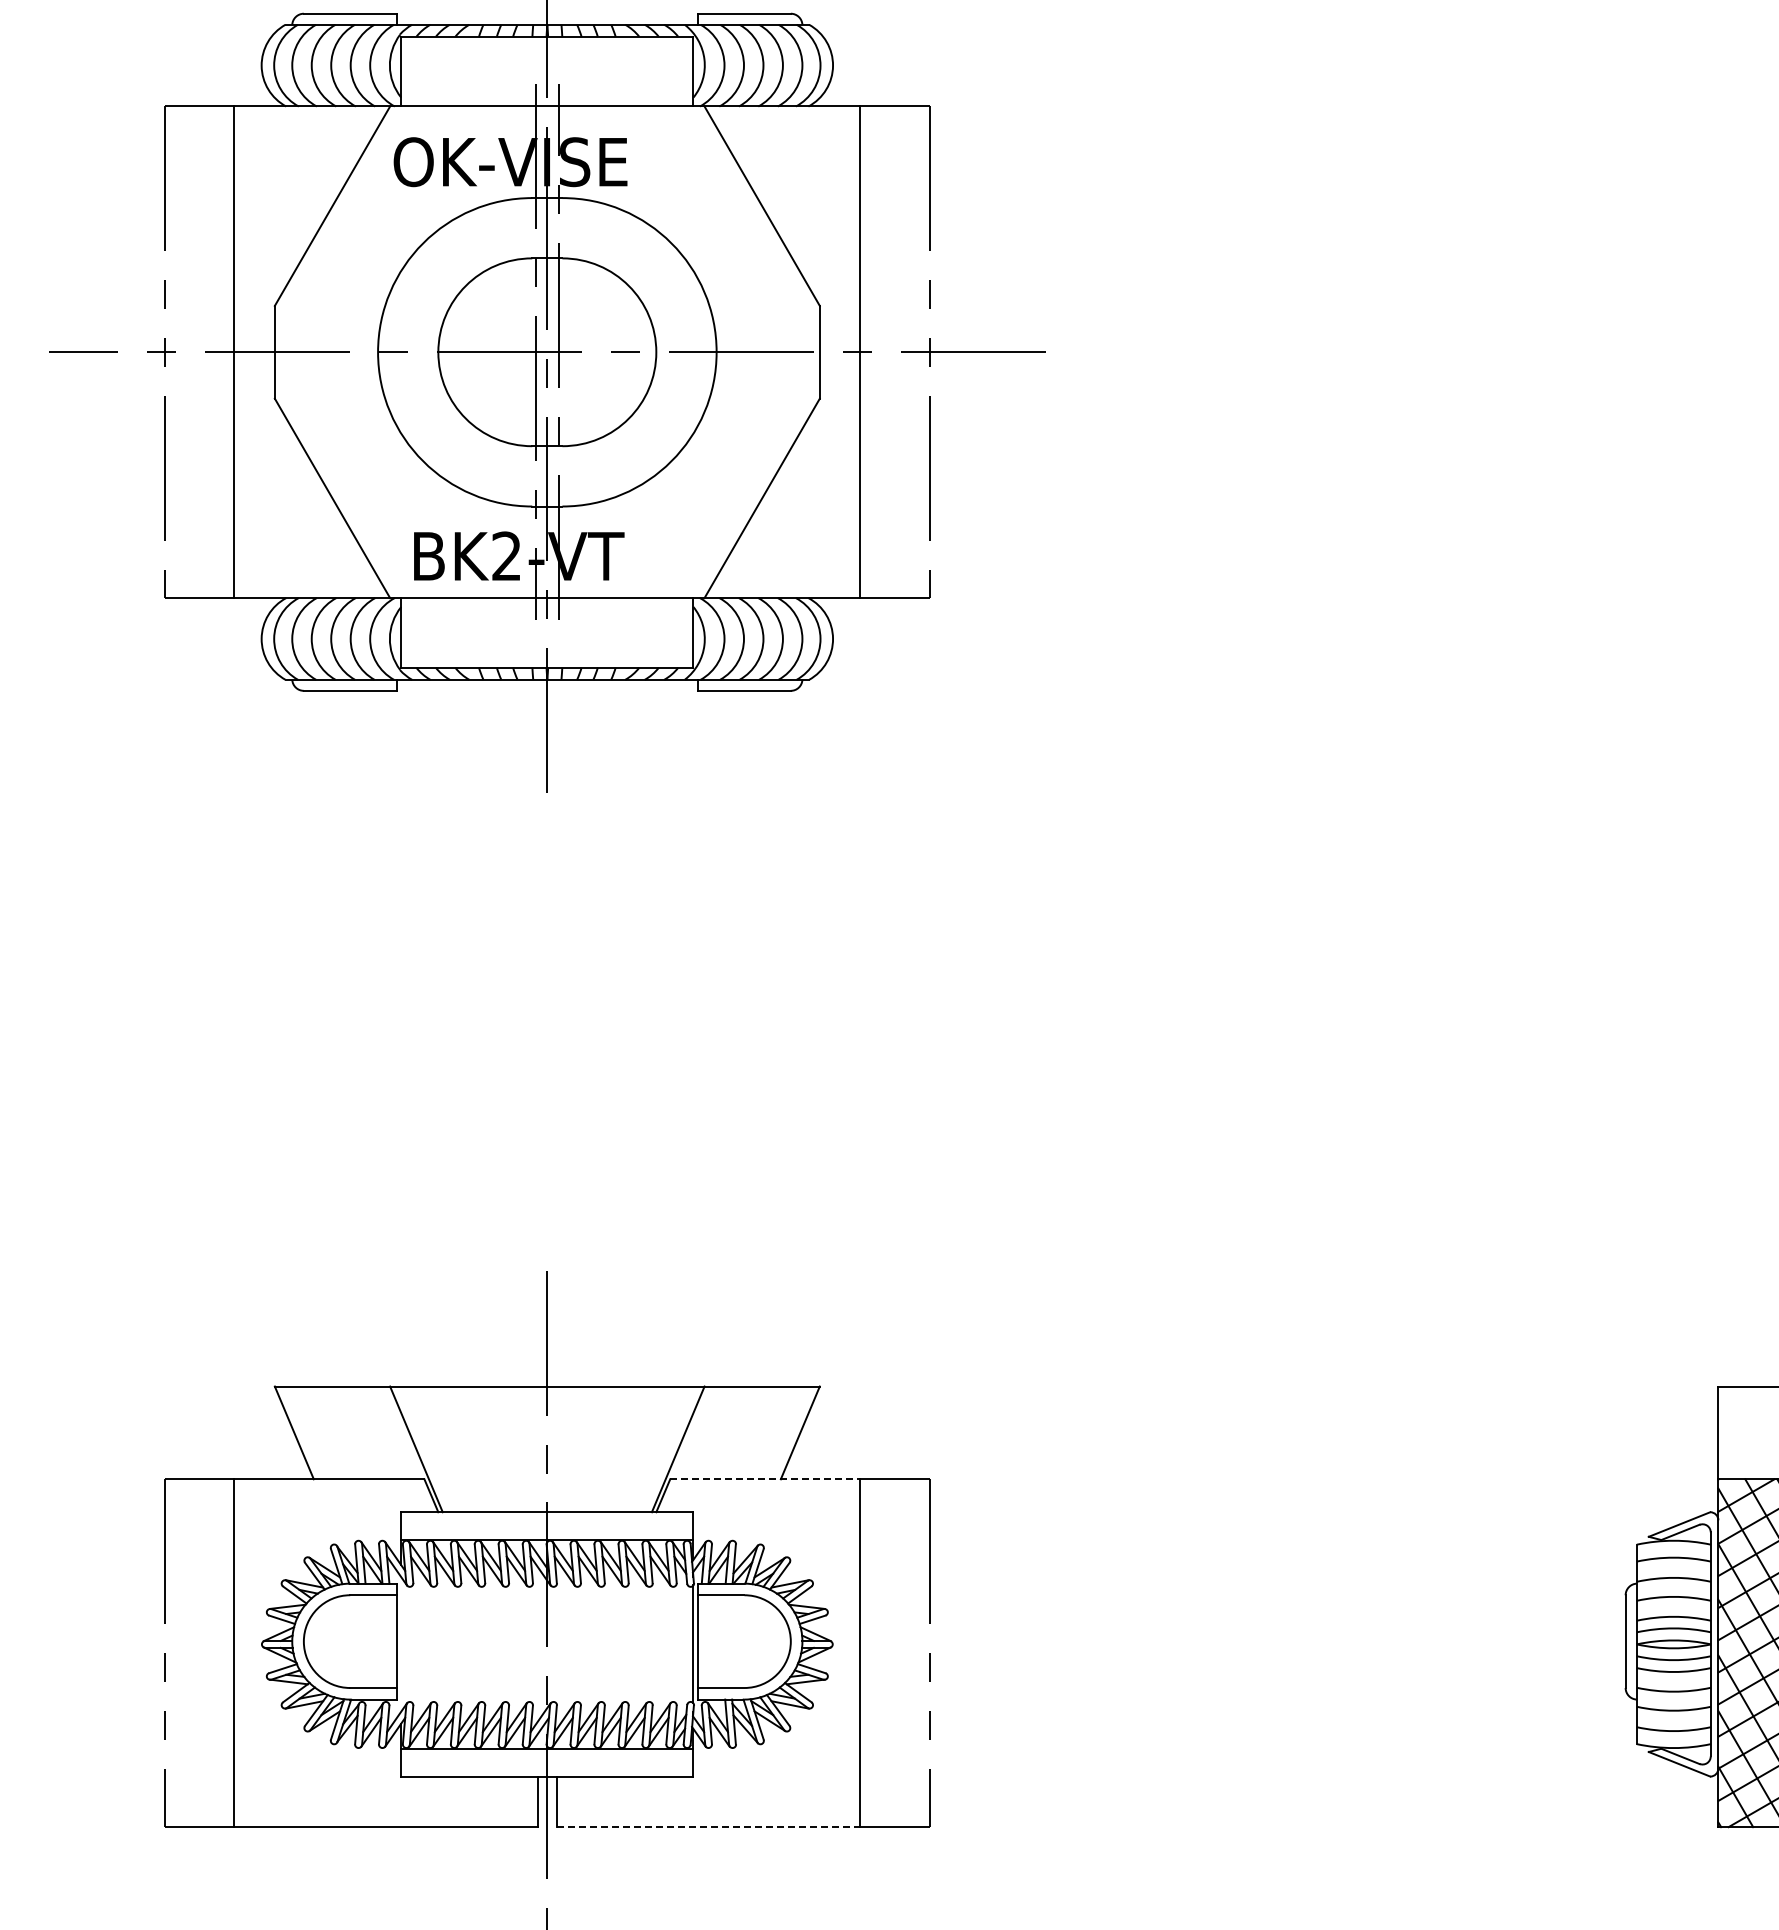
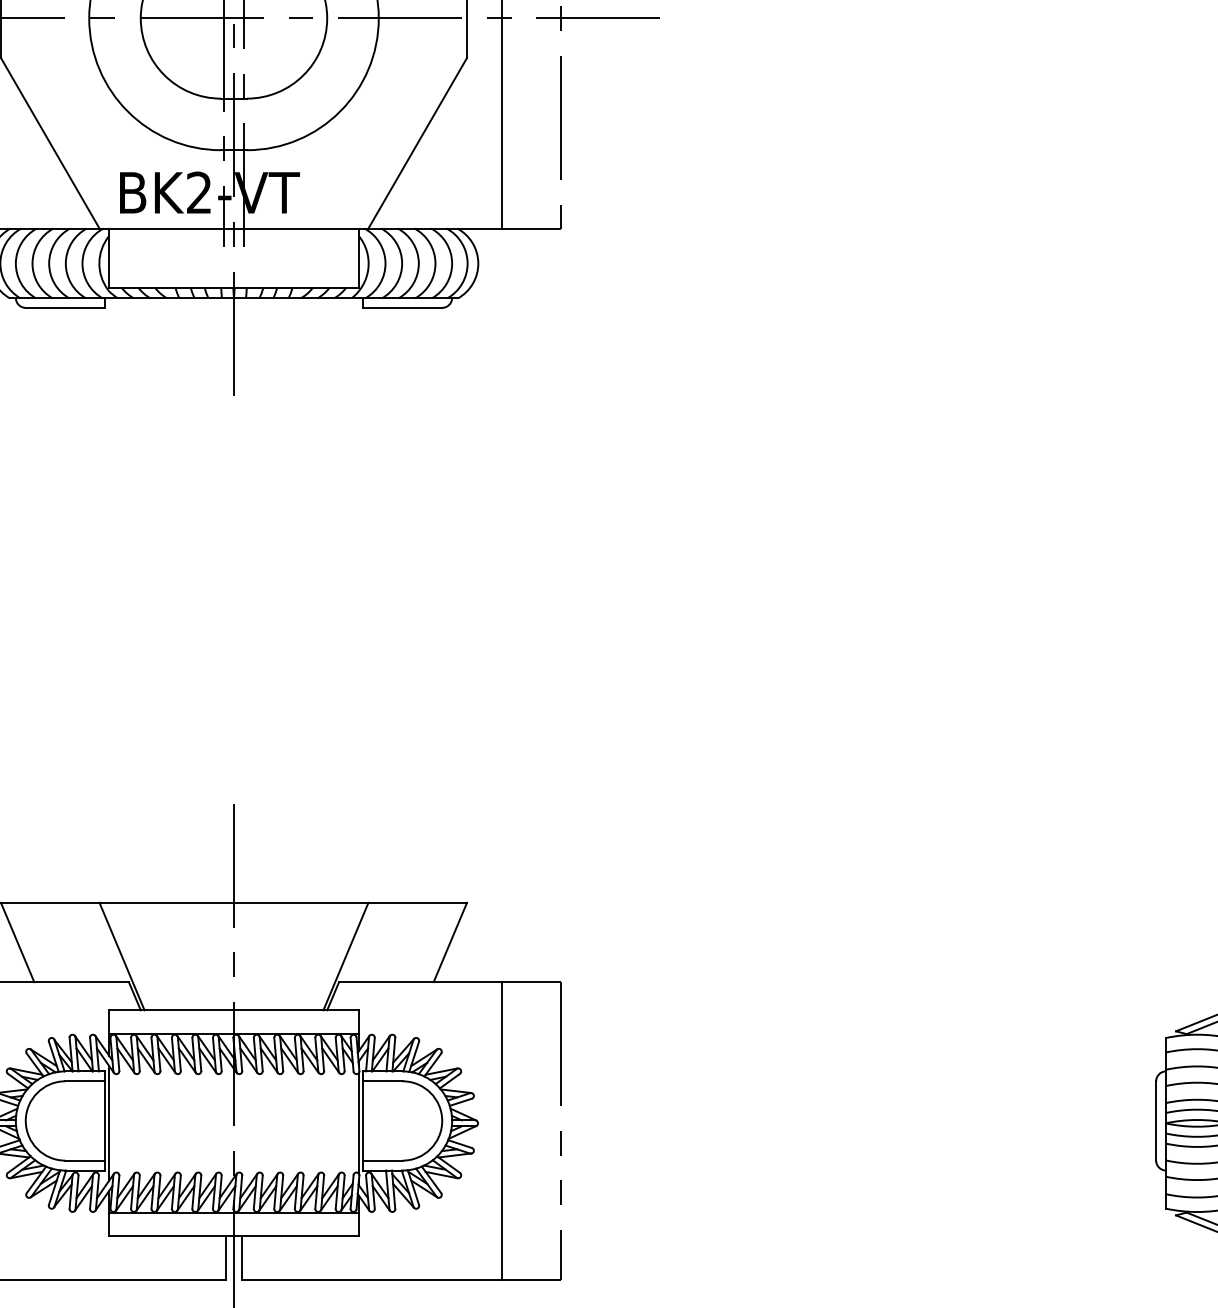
line: (765, 1479) -> (420, 982), dashed -> solid
line: (401, 1644) -> (109, 1123), added
line: (708, 1827) -> (371, 1279), dashed -> solid

